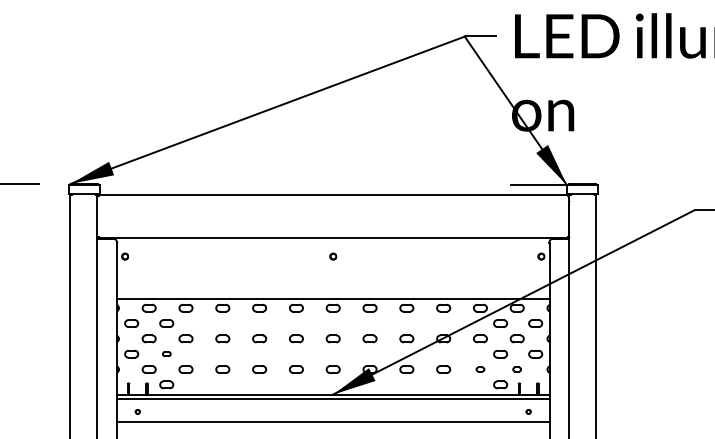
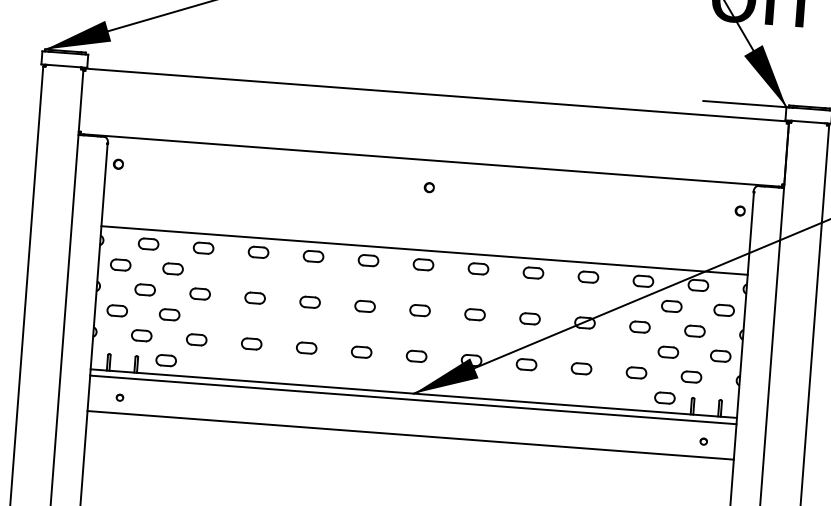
part: (166, 353) -> (169, 313), size x1.67
part: (480, 369) -> (636, 372), size x1.67
part: (516, 369) -> (690, 376), size x1.67

